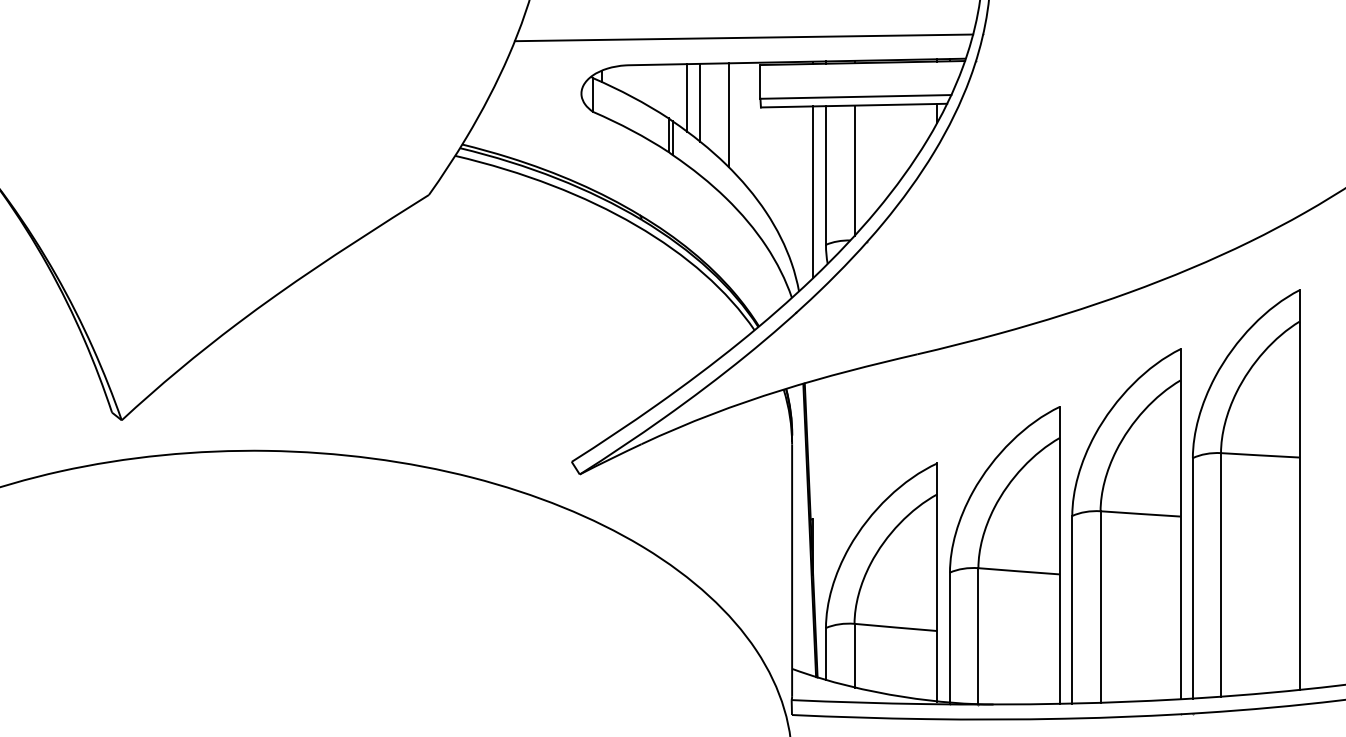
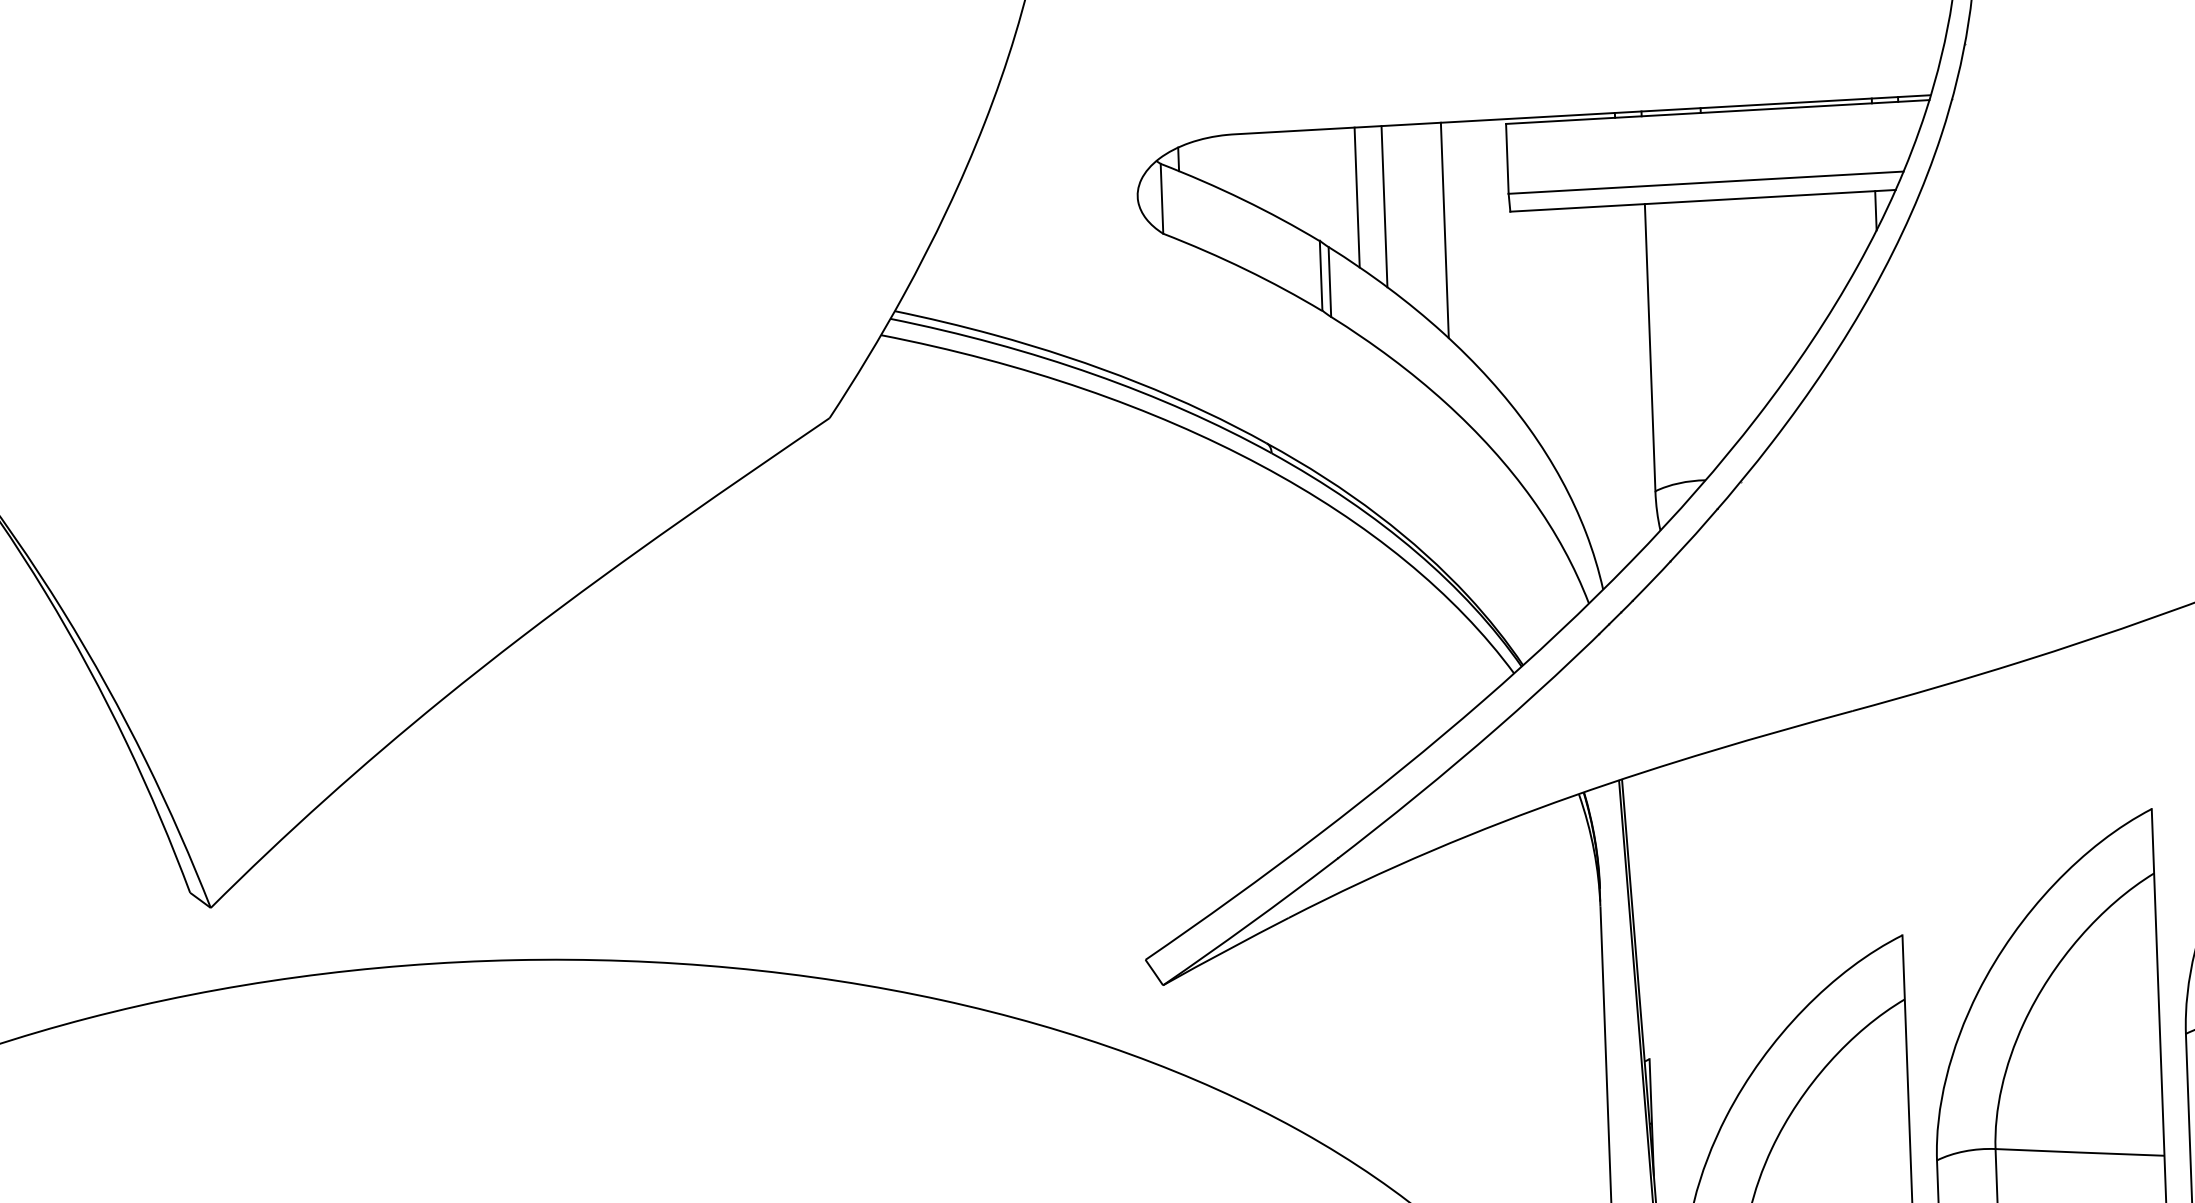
line: (743, 37) -> (1468, 68), removed
line: (854, 170) -> (1708, 335), removed
line: (813, 192) -> (1625, 383), removed

